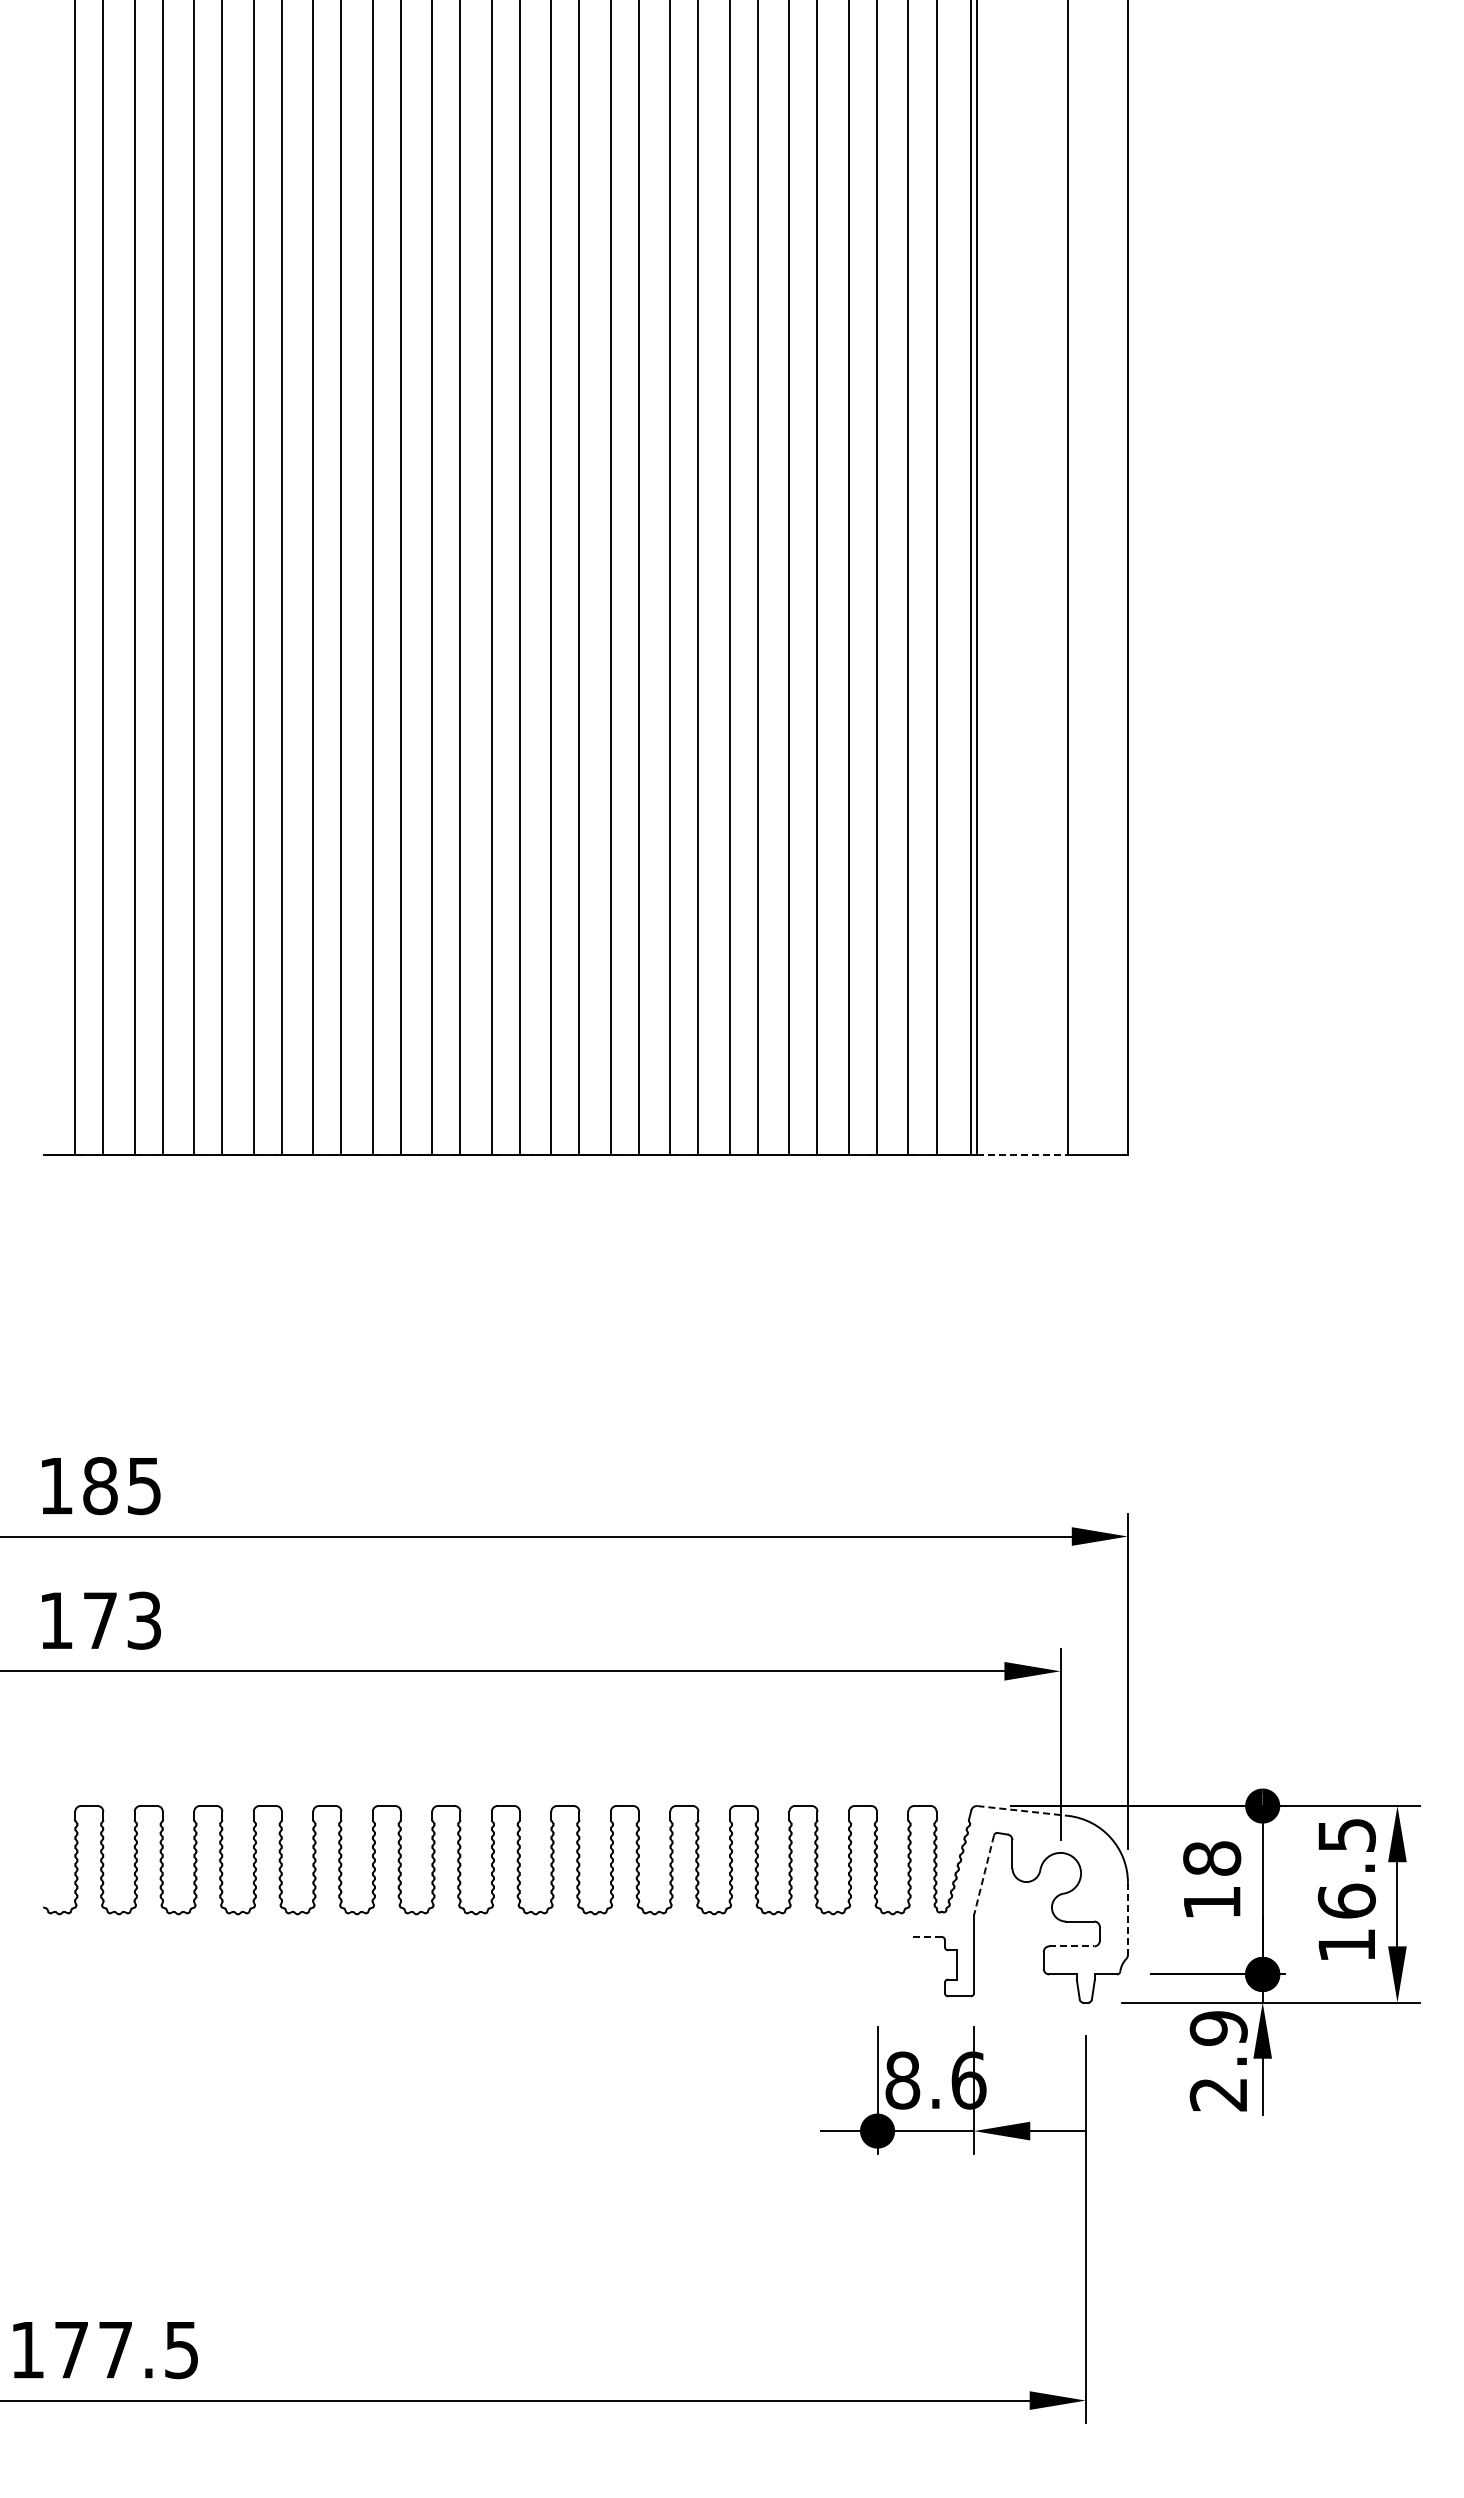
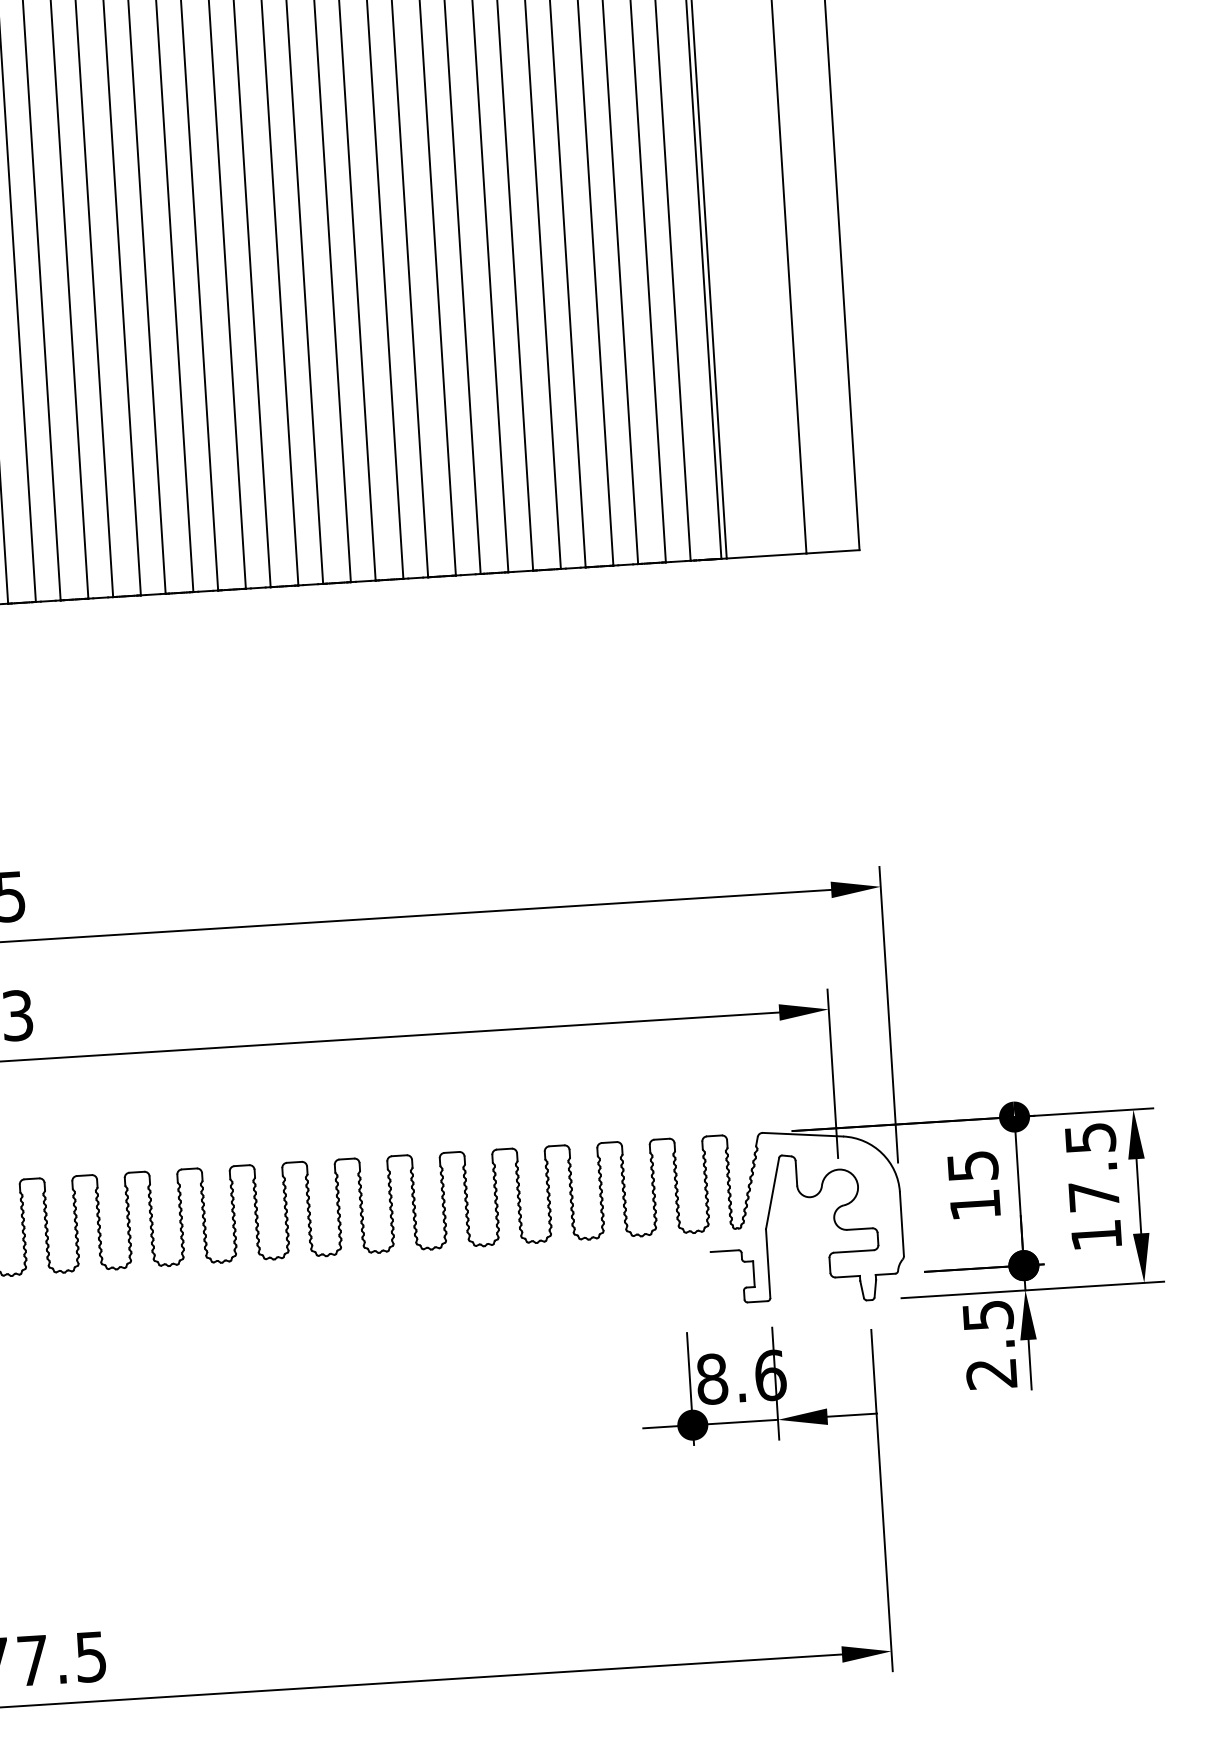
line: (1023, 1154) -> (767, 555), dashed -> solid
line: (1023, 1811) -> (803, 1135), dashed -> solid
text: (1212, 1858) -> (973, 1166), 18 -> 15
line: (983, 1875) -> (772, 1193), dashed -> solid
text: (1346, 1900) -> (1093, 1195), 16.5 -> 17.5
line: (1127, 1919) -> (901, 1224), dashed -> solid
line: (925, 1936) -> (724, 1250), dashed -> solid
line: (1072, 1946) -> (854, 1251), dashed -> solid
text: (1218, 2028) -> (987, 1315), 2.9 -> 2.5

